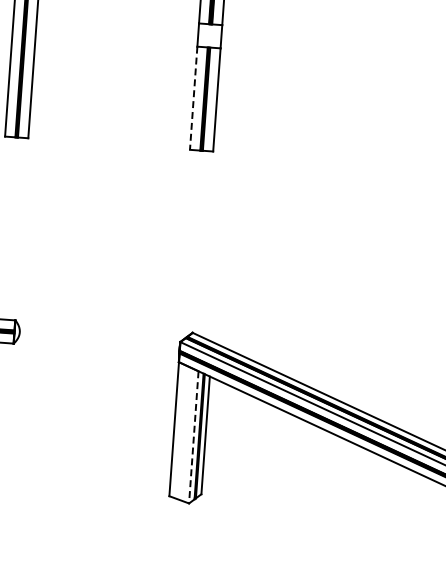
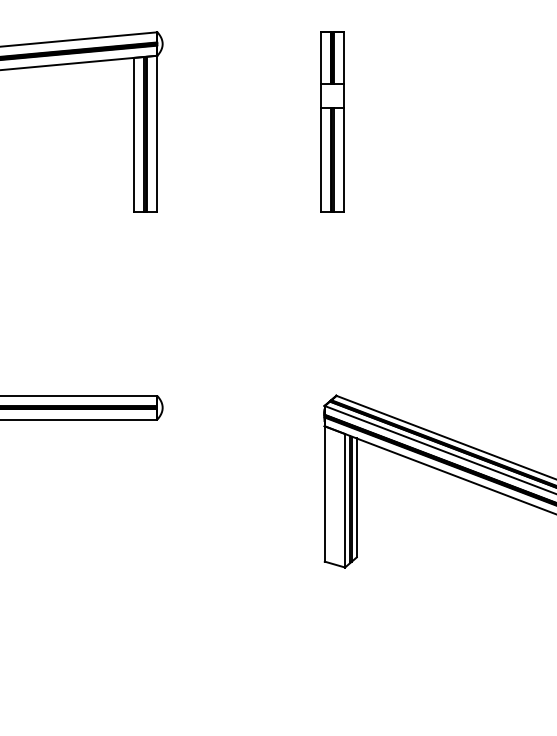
line: (193, 98) -> (320, 160), dashed -> solid
line: (194, 437) -> (345, 500), dashed -> solid

